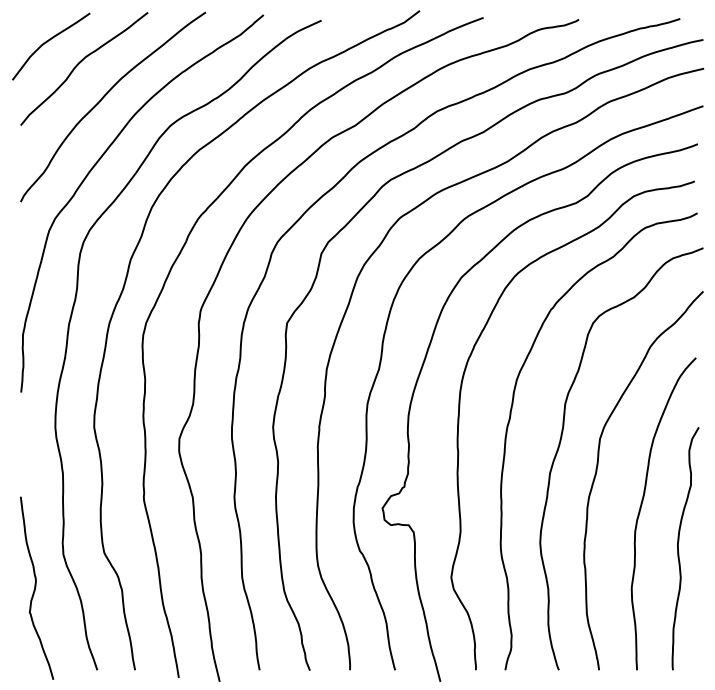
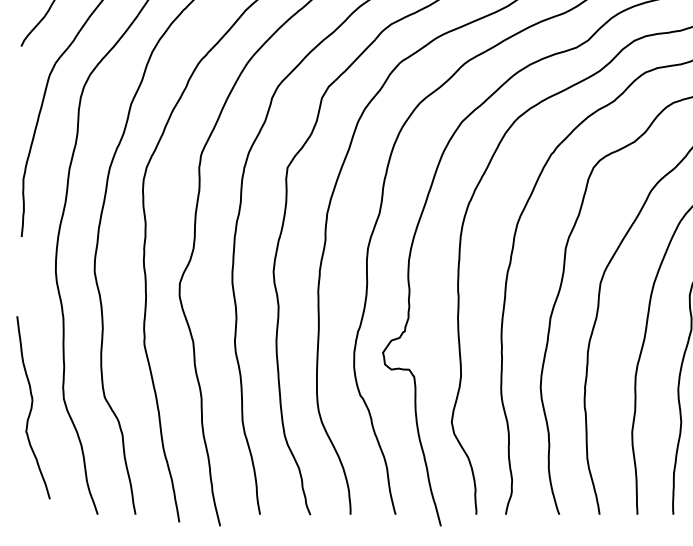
curve: (36, 587) -> (32, 406), moved

